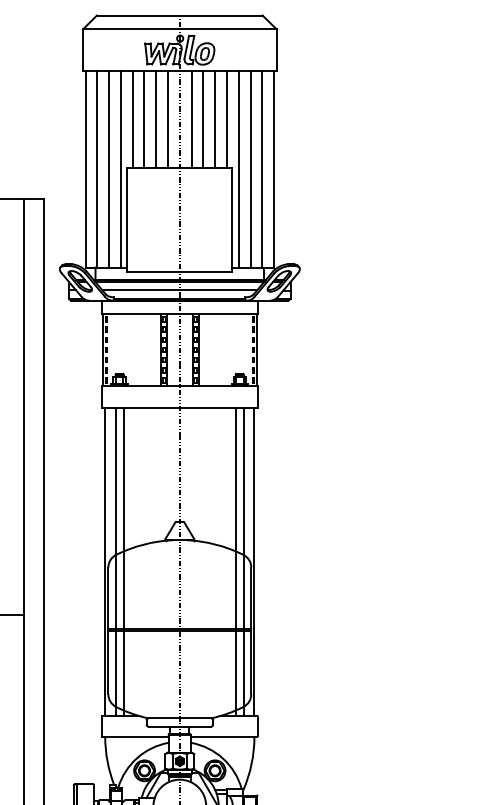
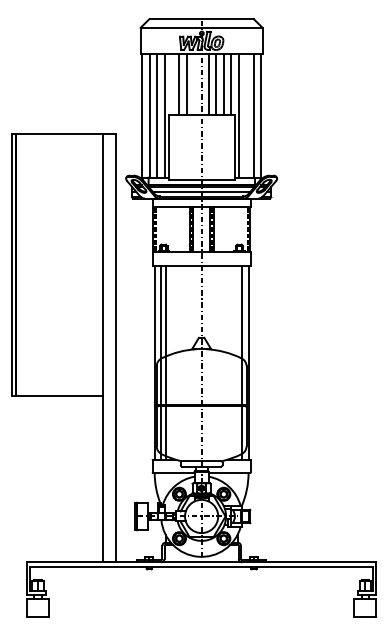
line: (131, 117) -> (171, 83), removed
line: (168, 117) -> (194, 83), removed
line: (251, 168) -> (246, 115), removed
line: (235, 561) -> (236, 362), removed

